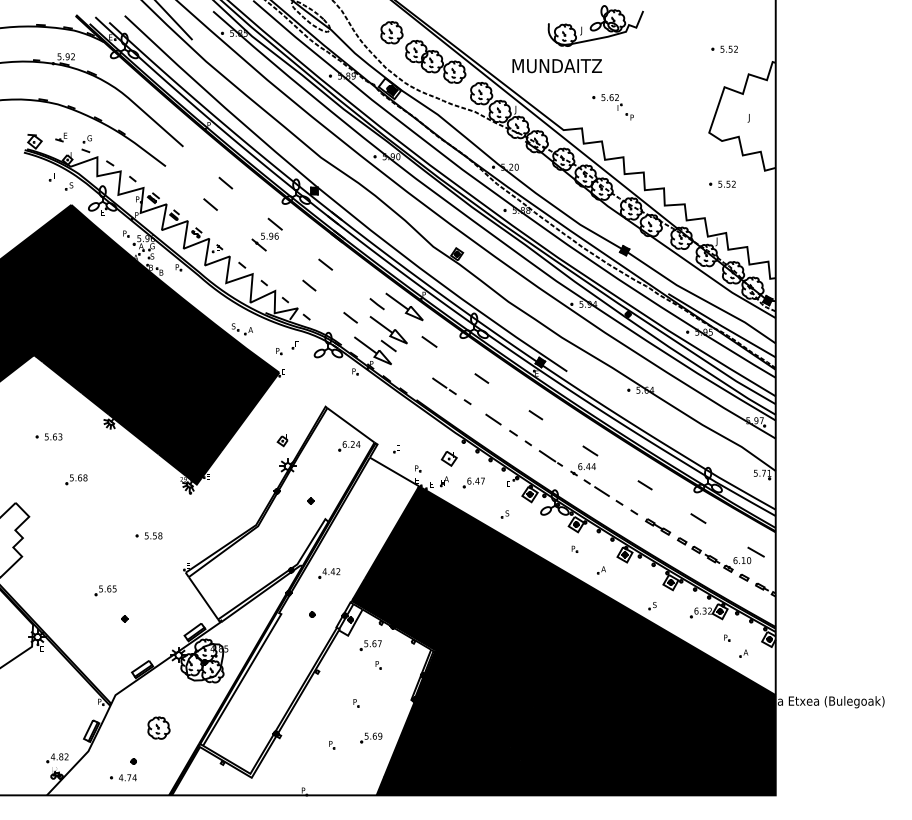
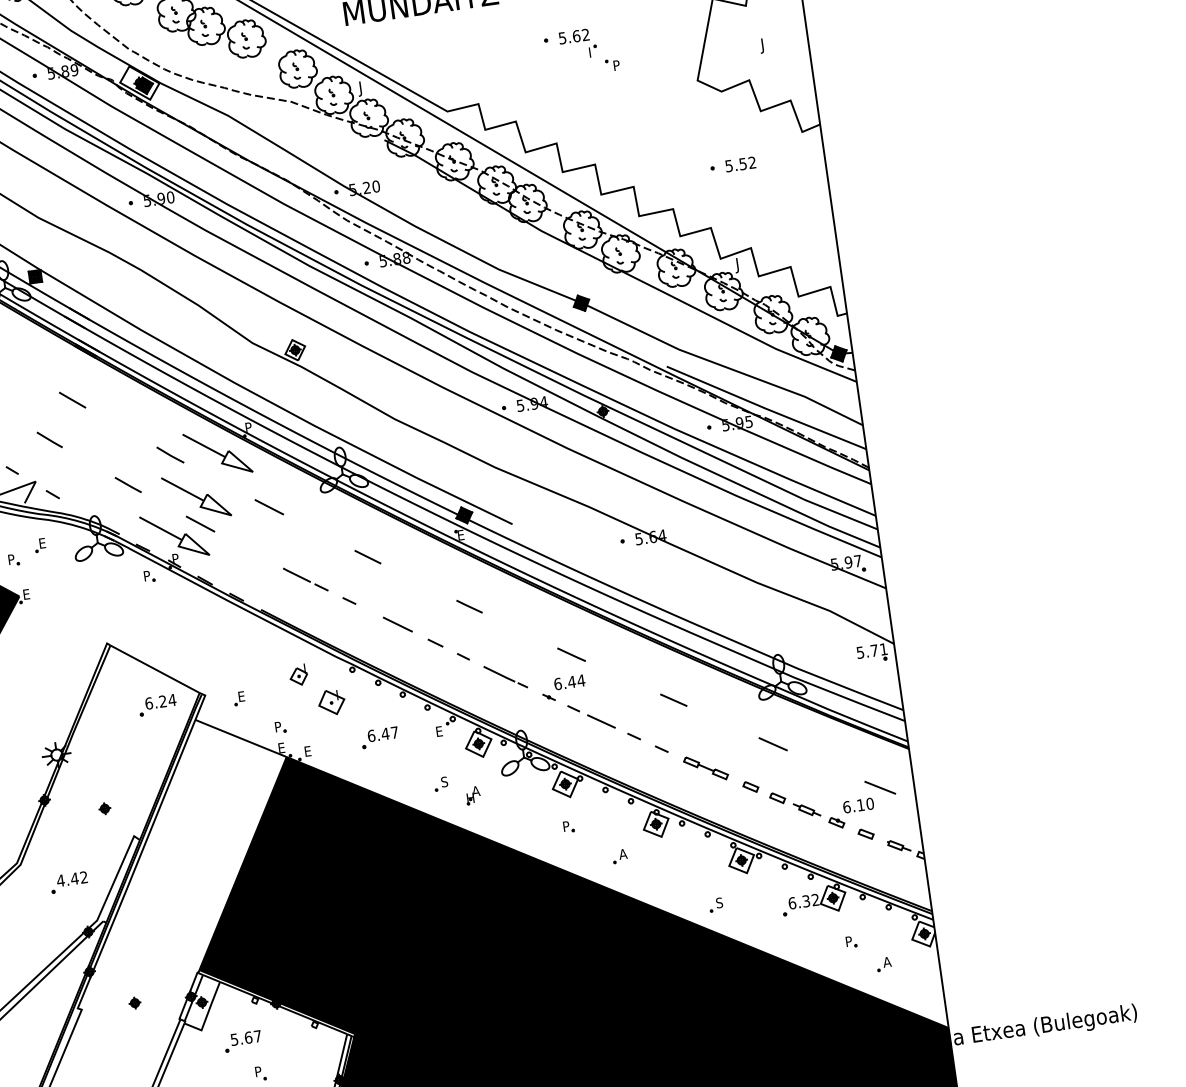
part: (612, 107) -> (580, 53), moved
part: (282, 440) -> (298, 675), moved
part: (444, 481) -> (472, 795), moved
part: (329, 573) -> (69, 882), moved

